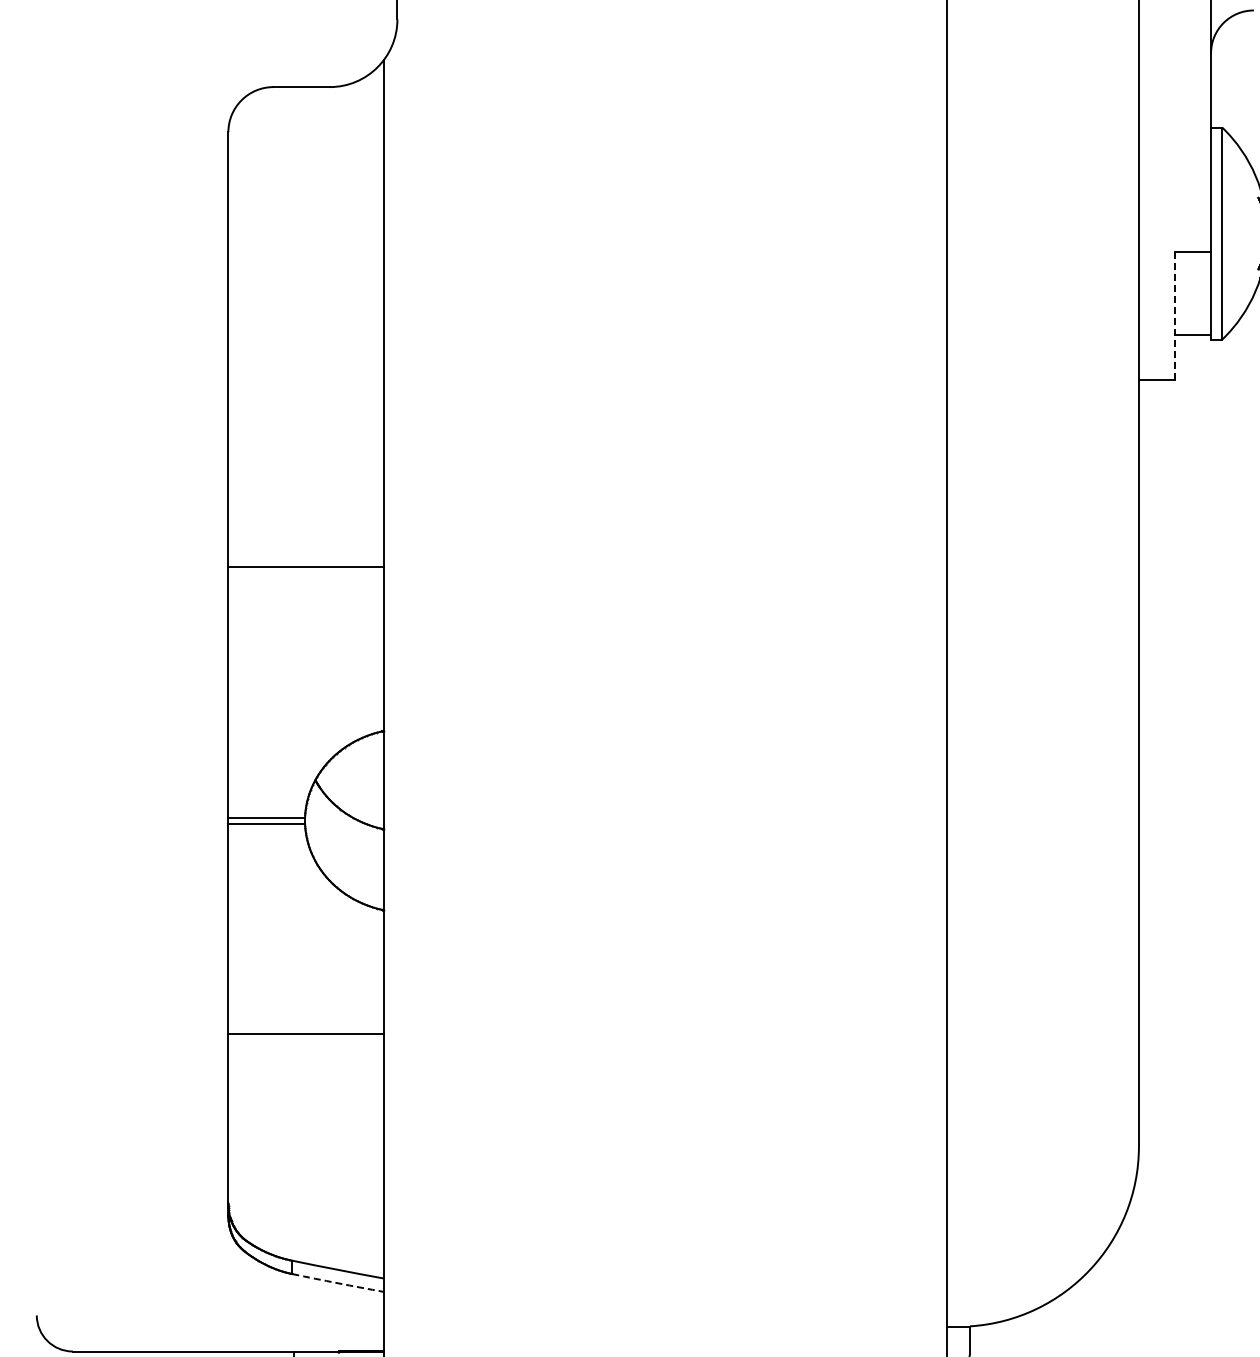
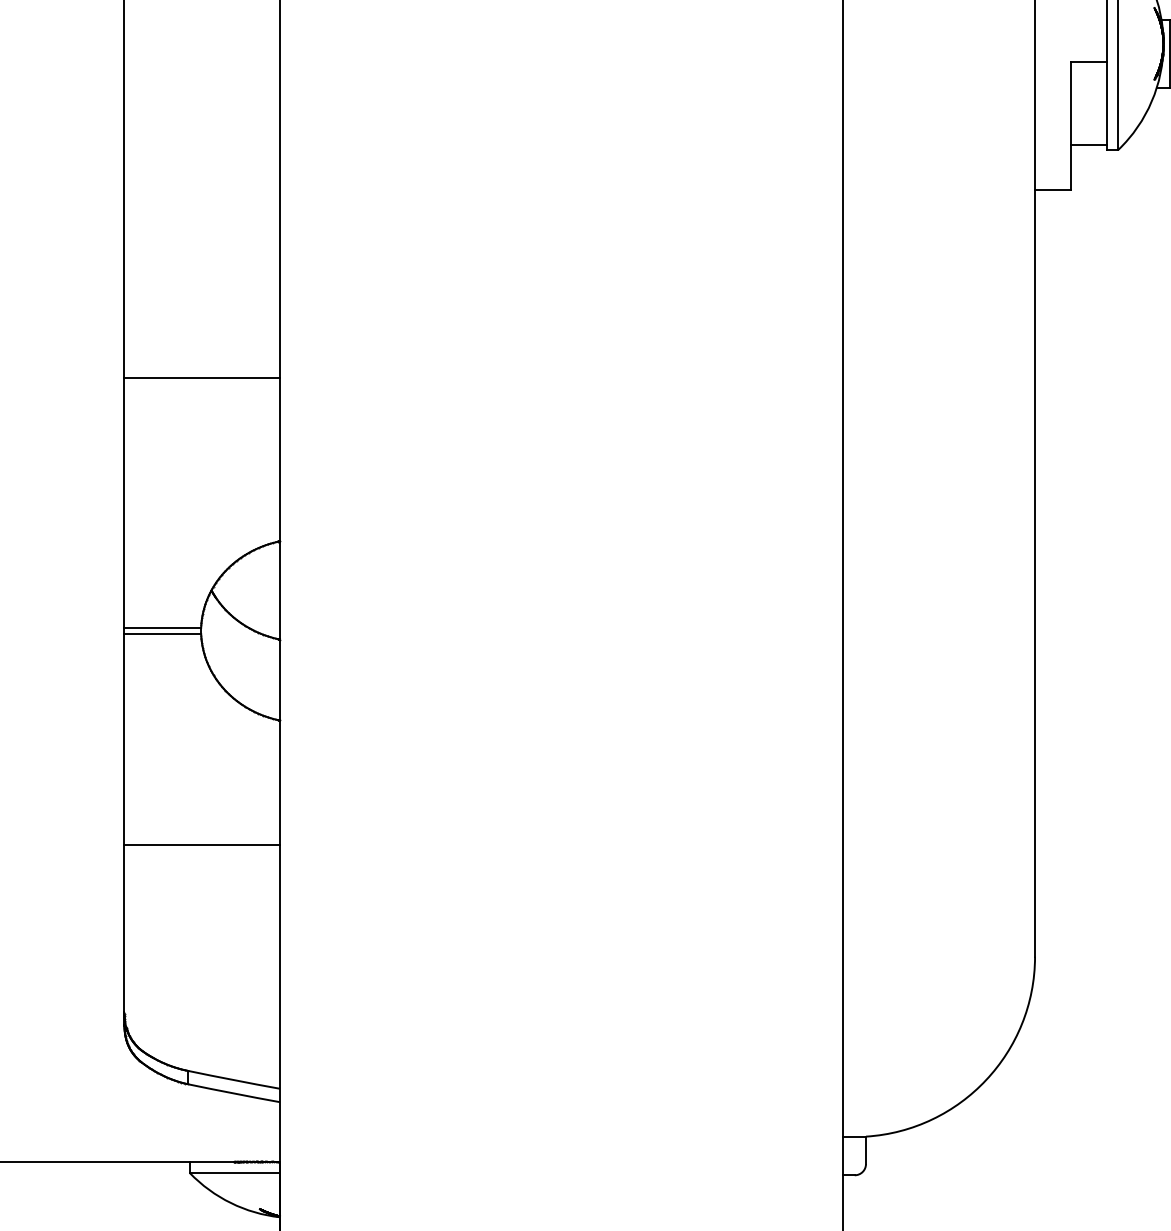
line: (1175, 315) -> (1071, 125), dashed -> solid
arc: (338, 1283) -> (234, 1093), dashed -> solid

